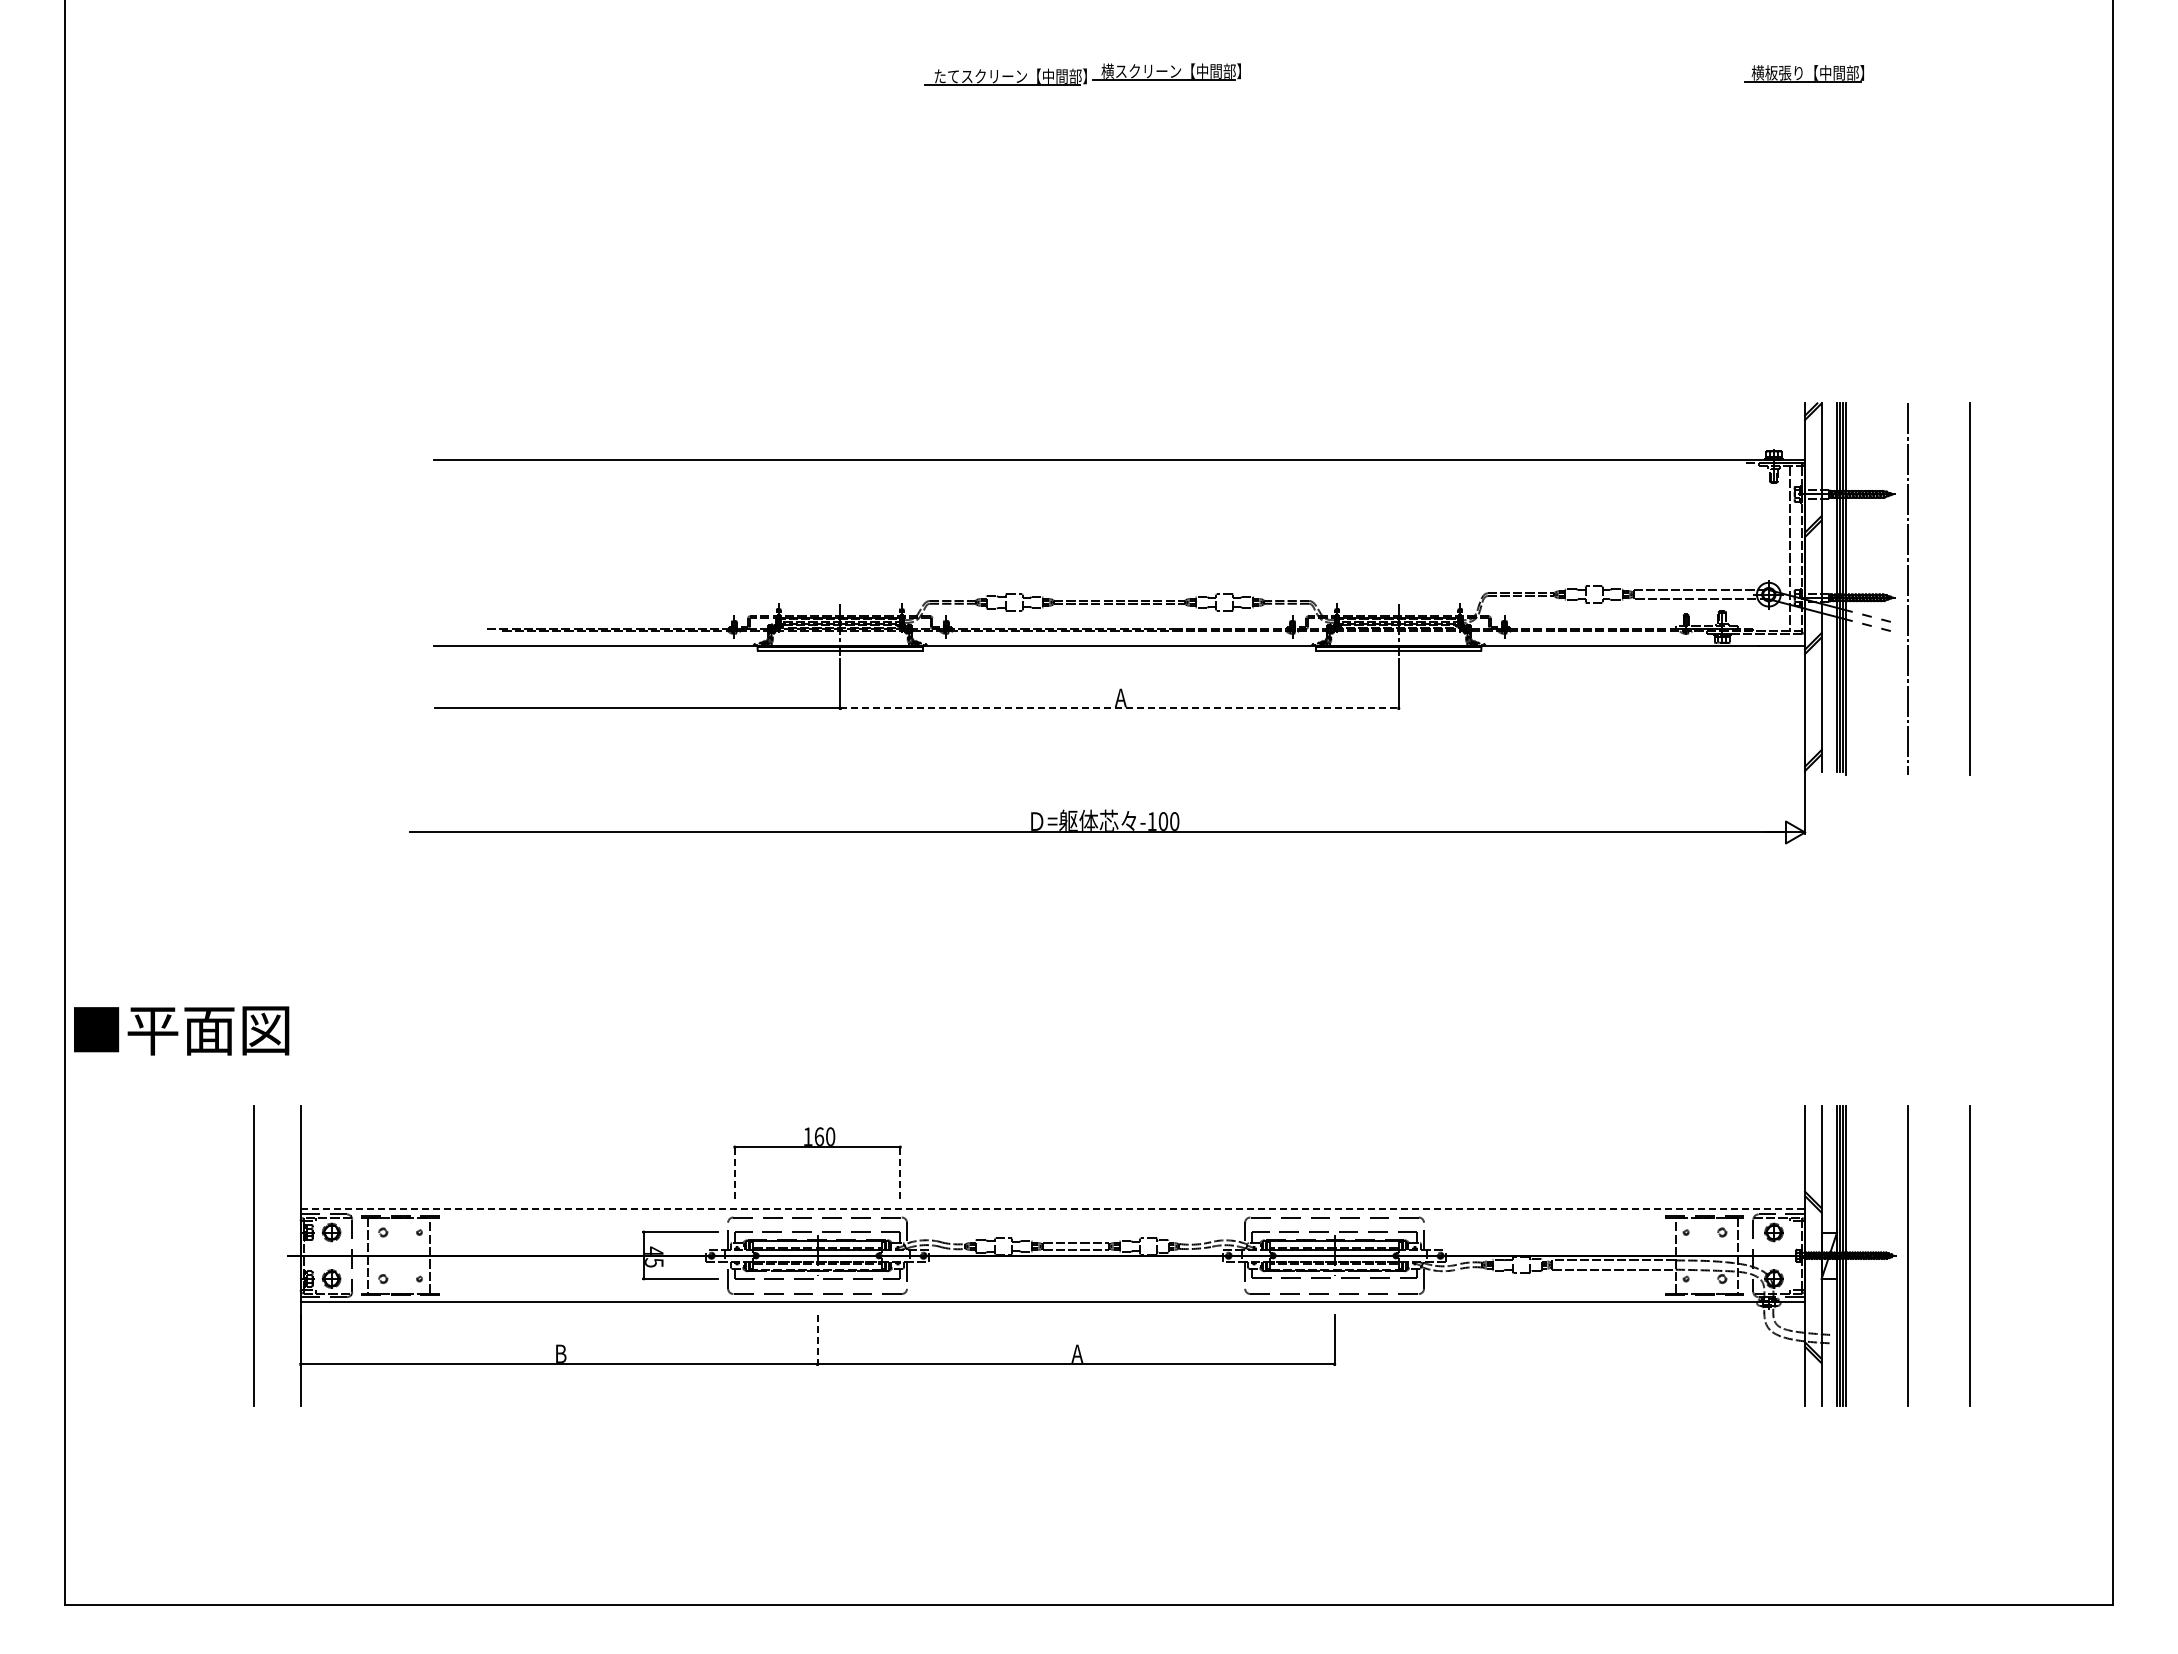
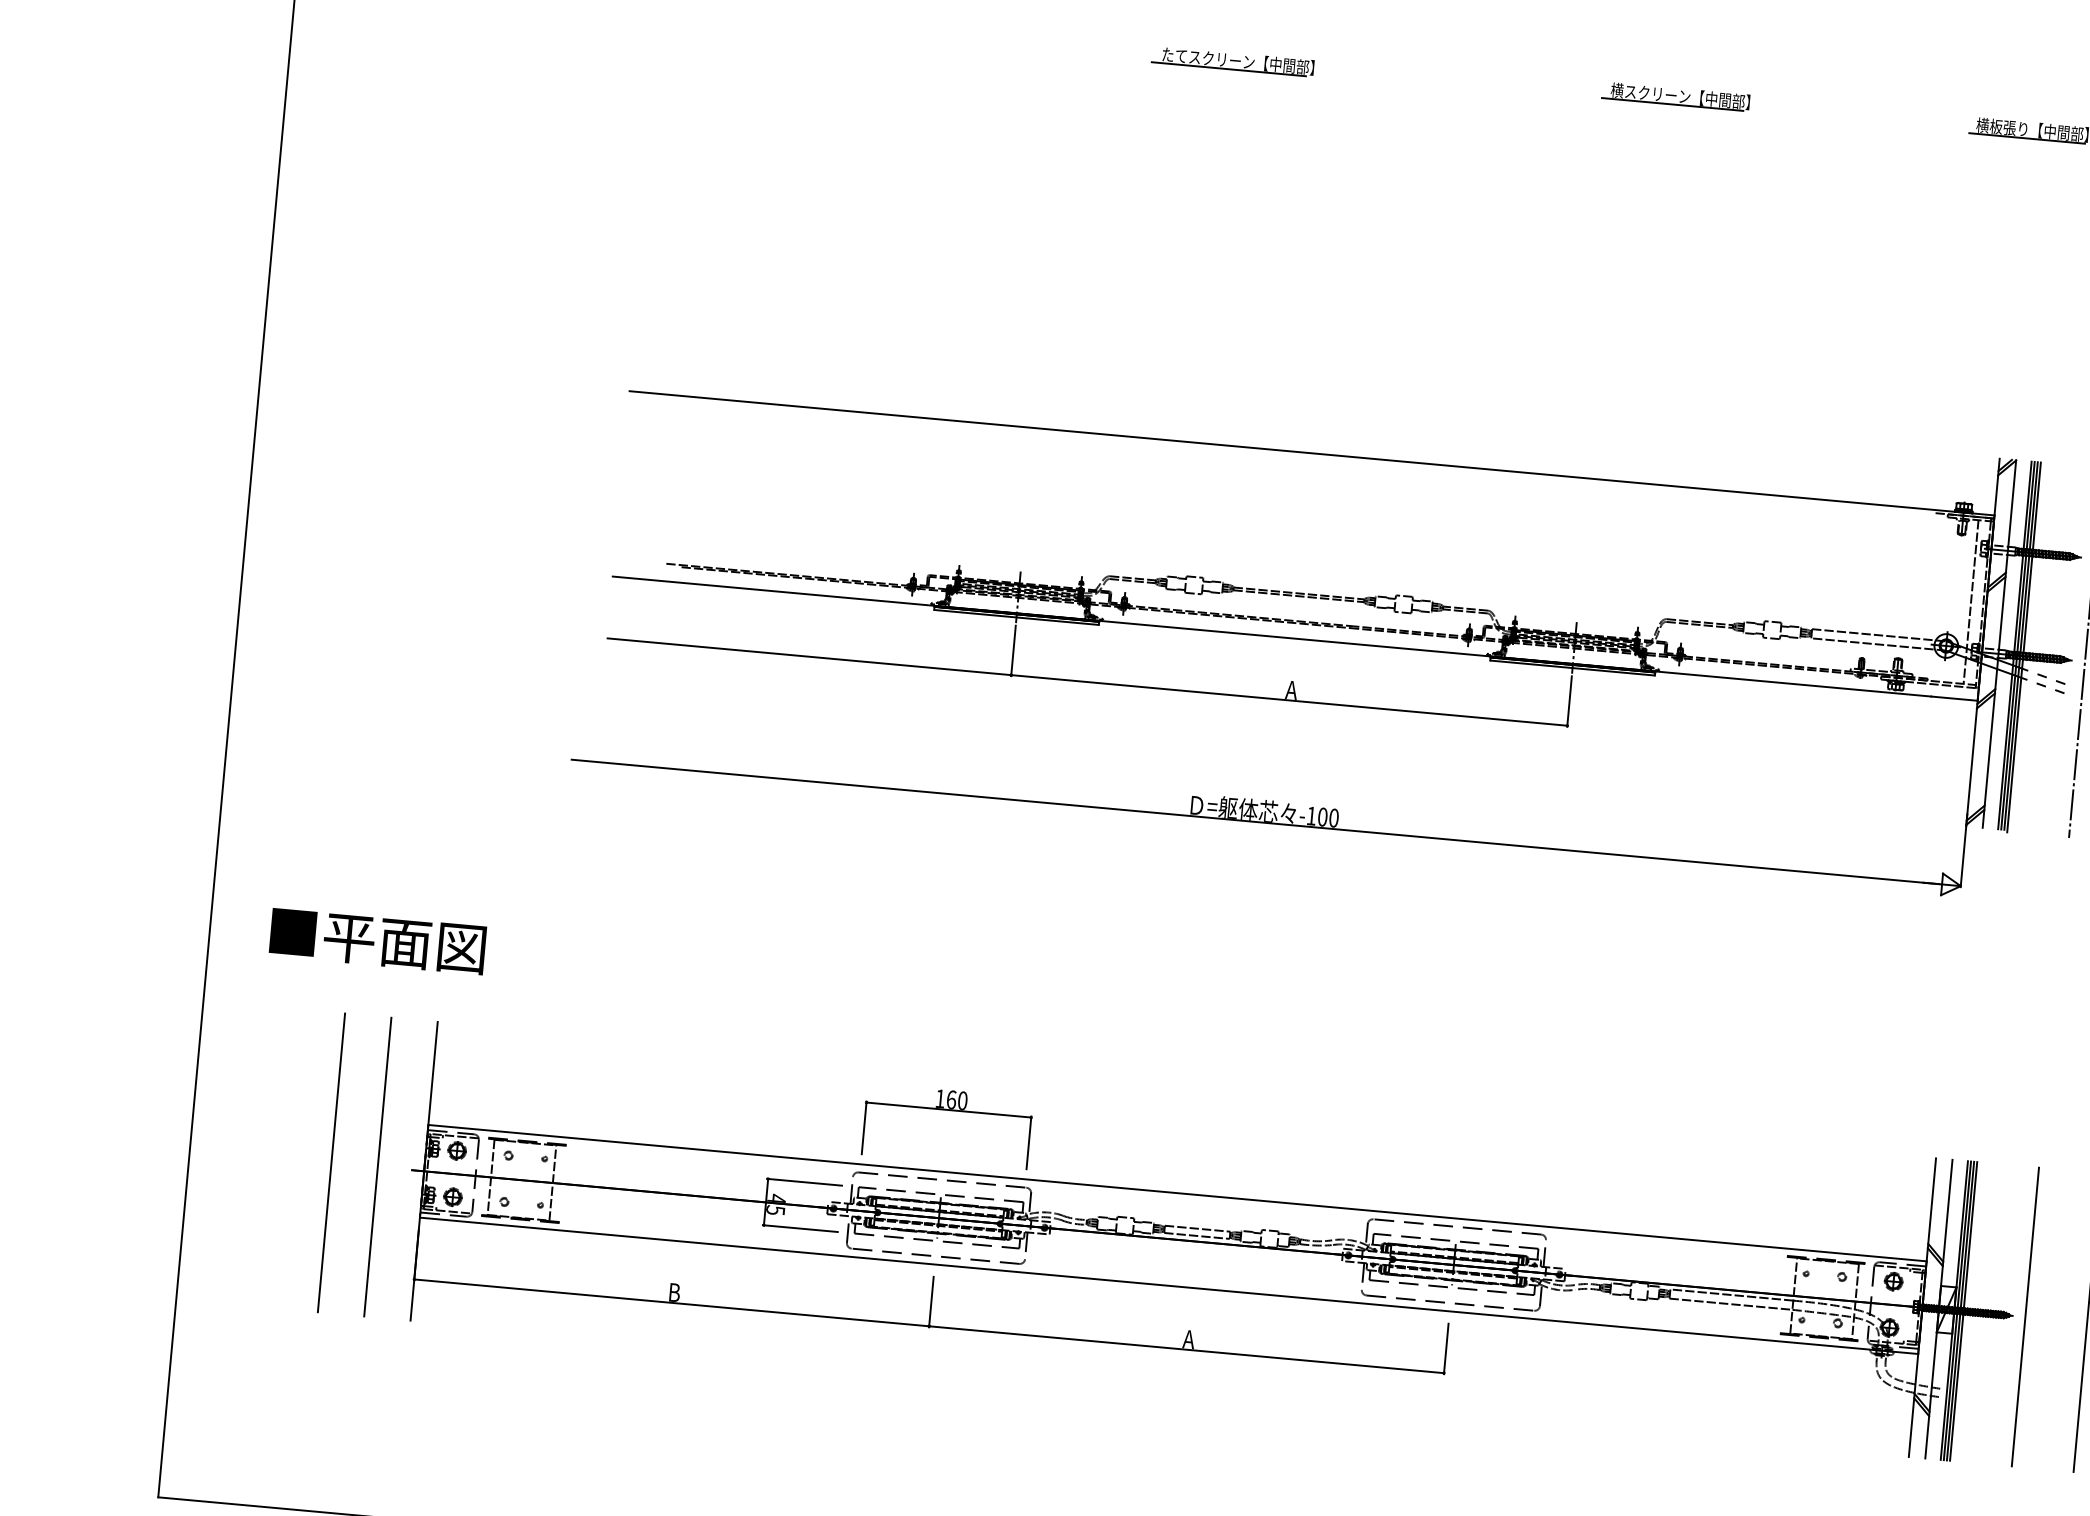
part: (1166, 71) -> (1675, 96), moved
line: (1120, 708) -> (1290, 700), dashed -> solid
text: (181, 1030) -> (377, 940), moved
line: (734, 1172) -> (863, 1127), dashed -> solid
line: (900, 1172) -> (1029, 1142), dashed -> solid
line: (1053, 1209) -> (1178, 1193), dashed -> solid
line: (207, 1255) -> (331, 1162), added
line: (817, 1340) -> (931, 1302), dashed -> solid

